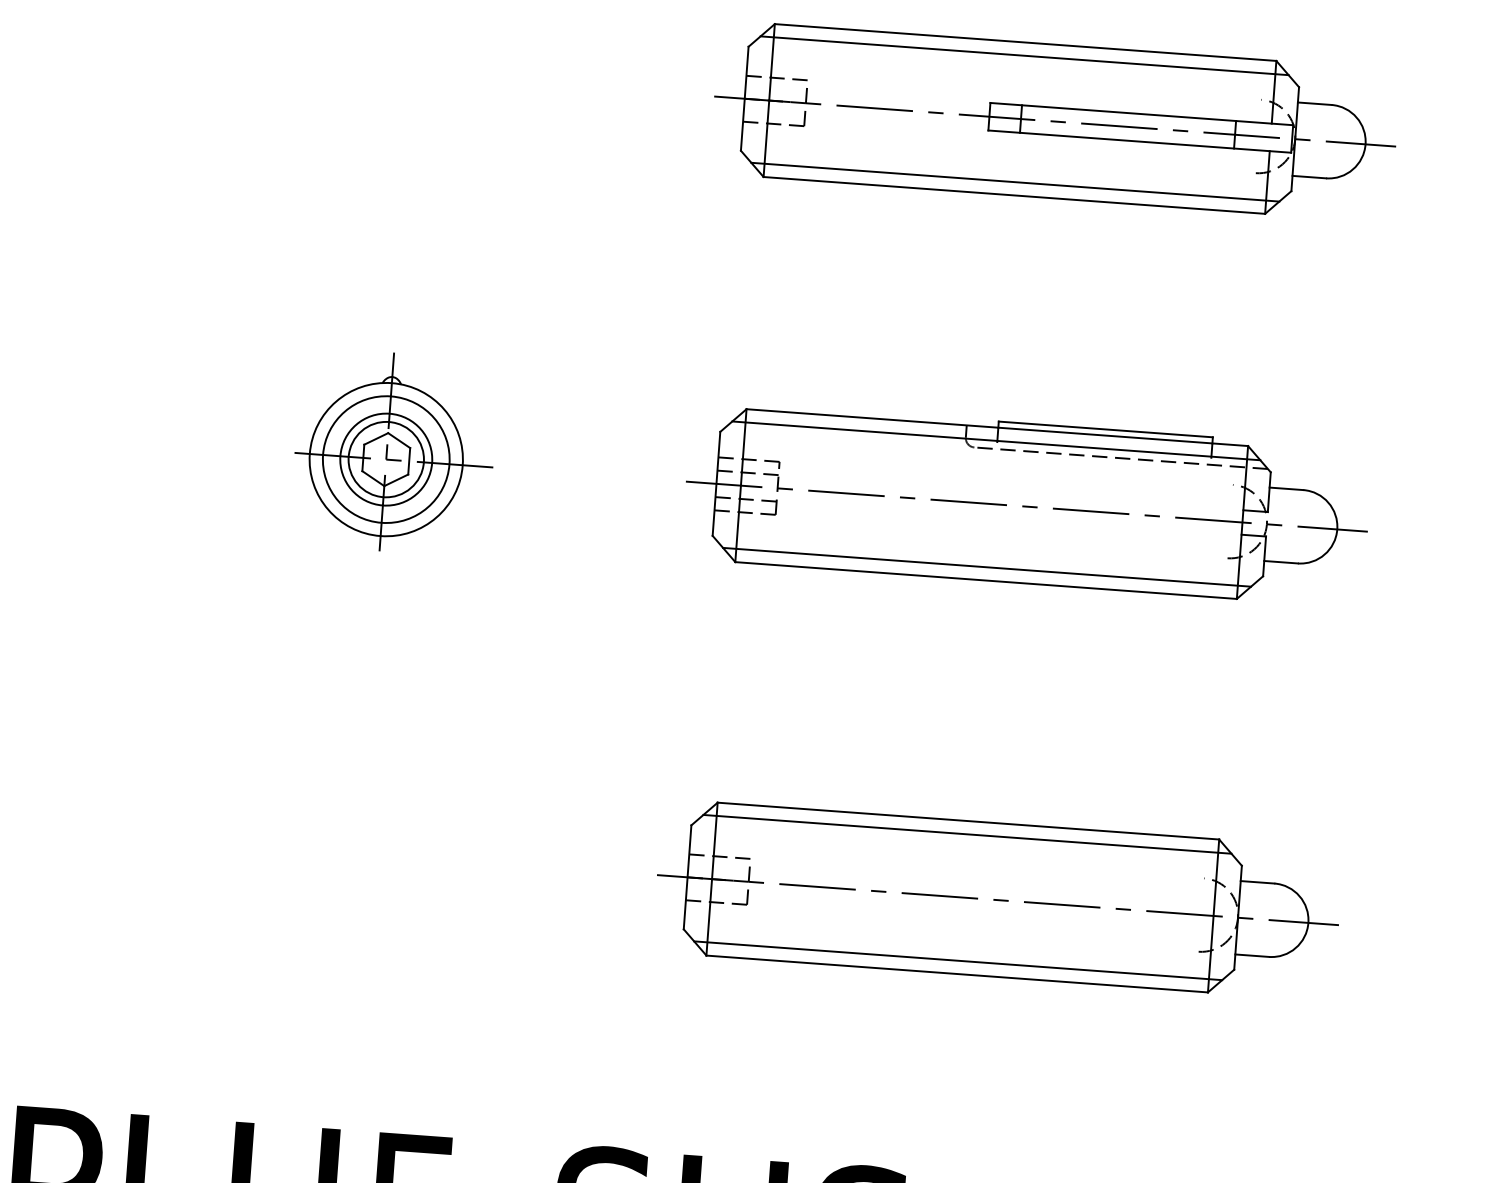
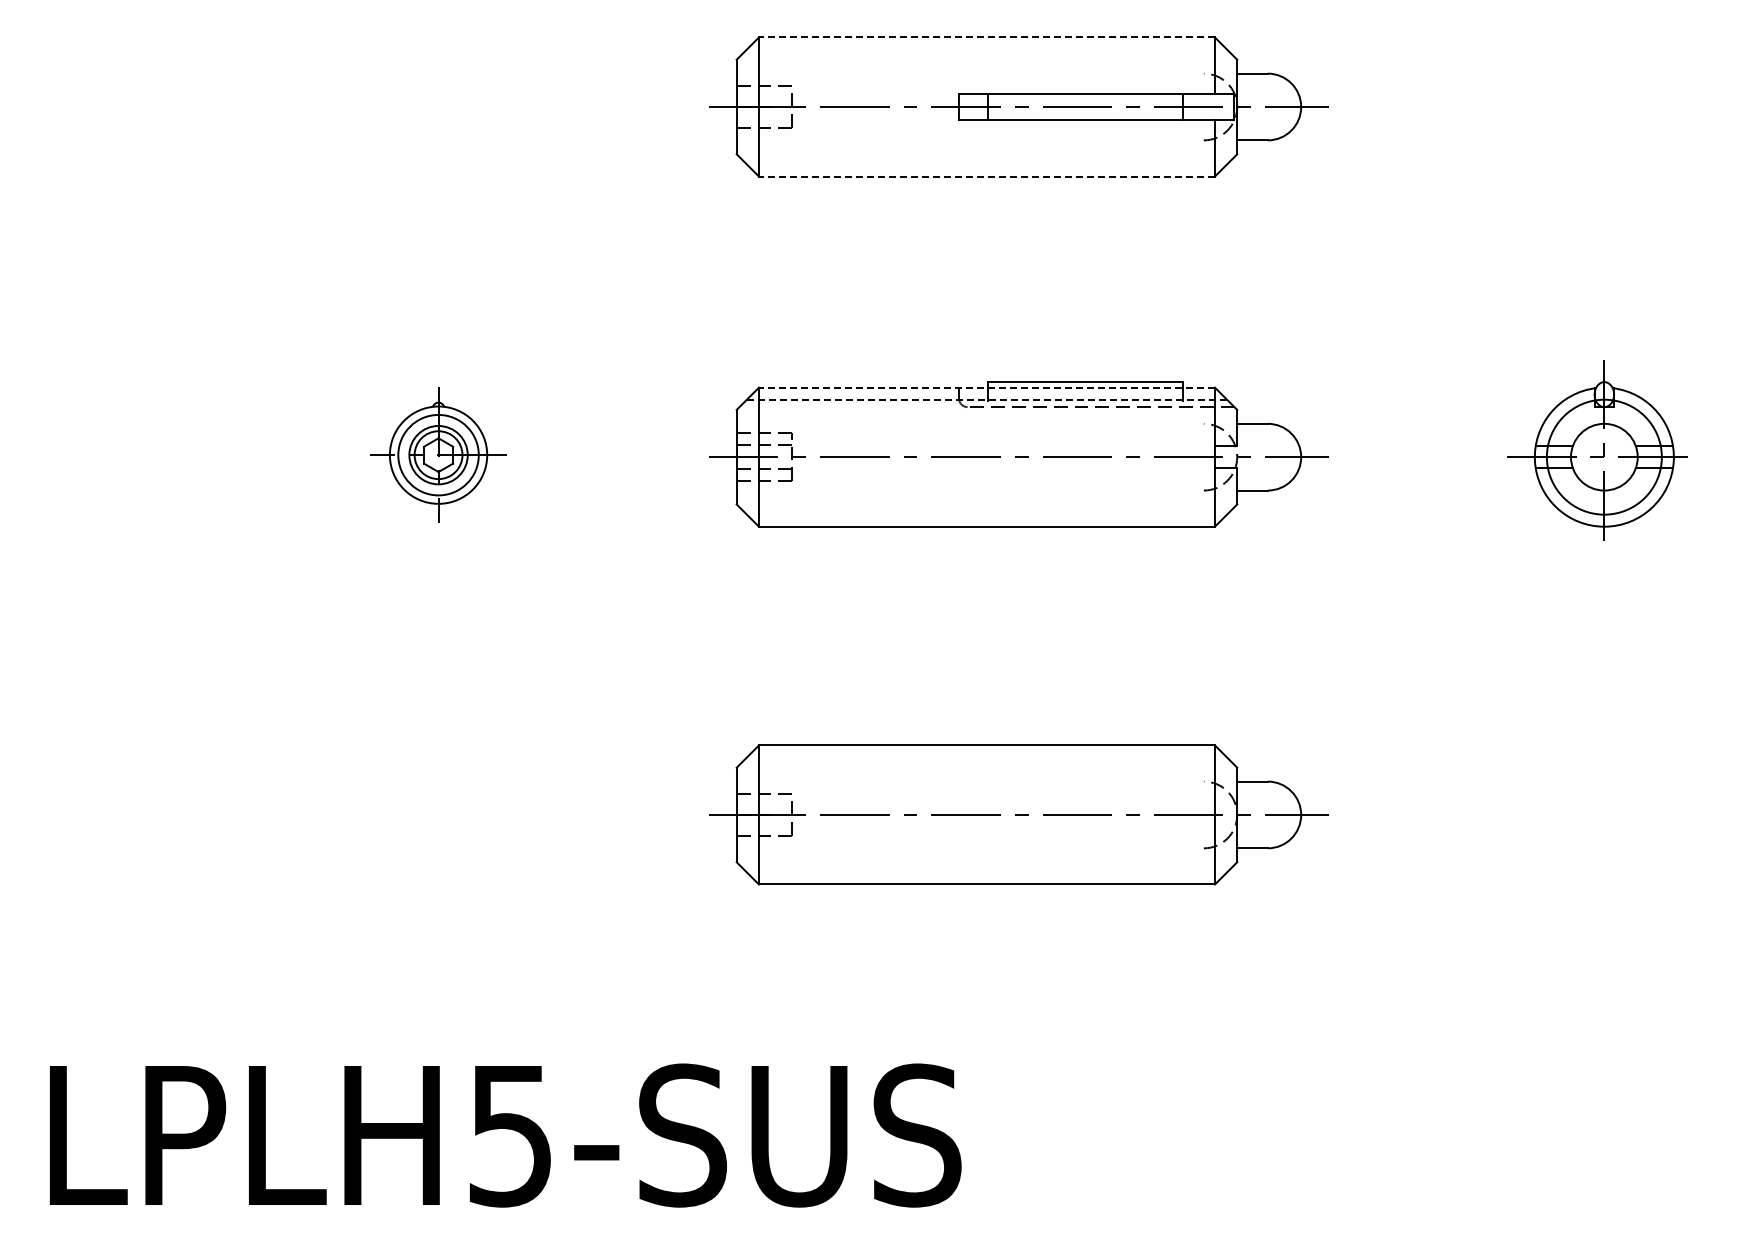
line: (1025, 42) -> (986, 37), solid -> dashed
line: (1024, 55) -> (986, 49), removed
line: (1014, 182) -> (986, 164), removed
line: (1013, 195) -> (986, 176), solid -> dashed
line: (996, 427) -> (986, 387), solid -> dashed
line: (995, 440) -> (986, 399), solid -> dashed
part: (394, 452) -> (443, 450), size x0.7
line: (986, 567) -> (986, 514), removed
line: (966, 834) -> (986, 757), removed
line: (957, 960) -> (986, 872), removed

